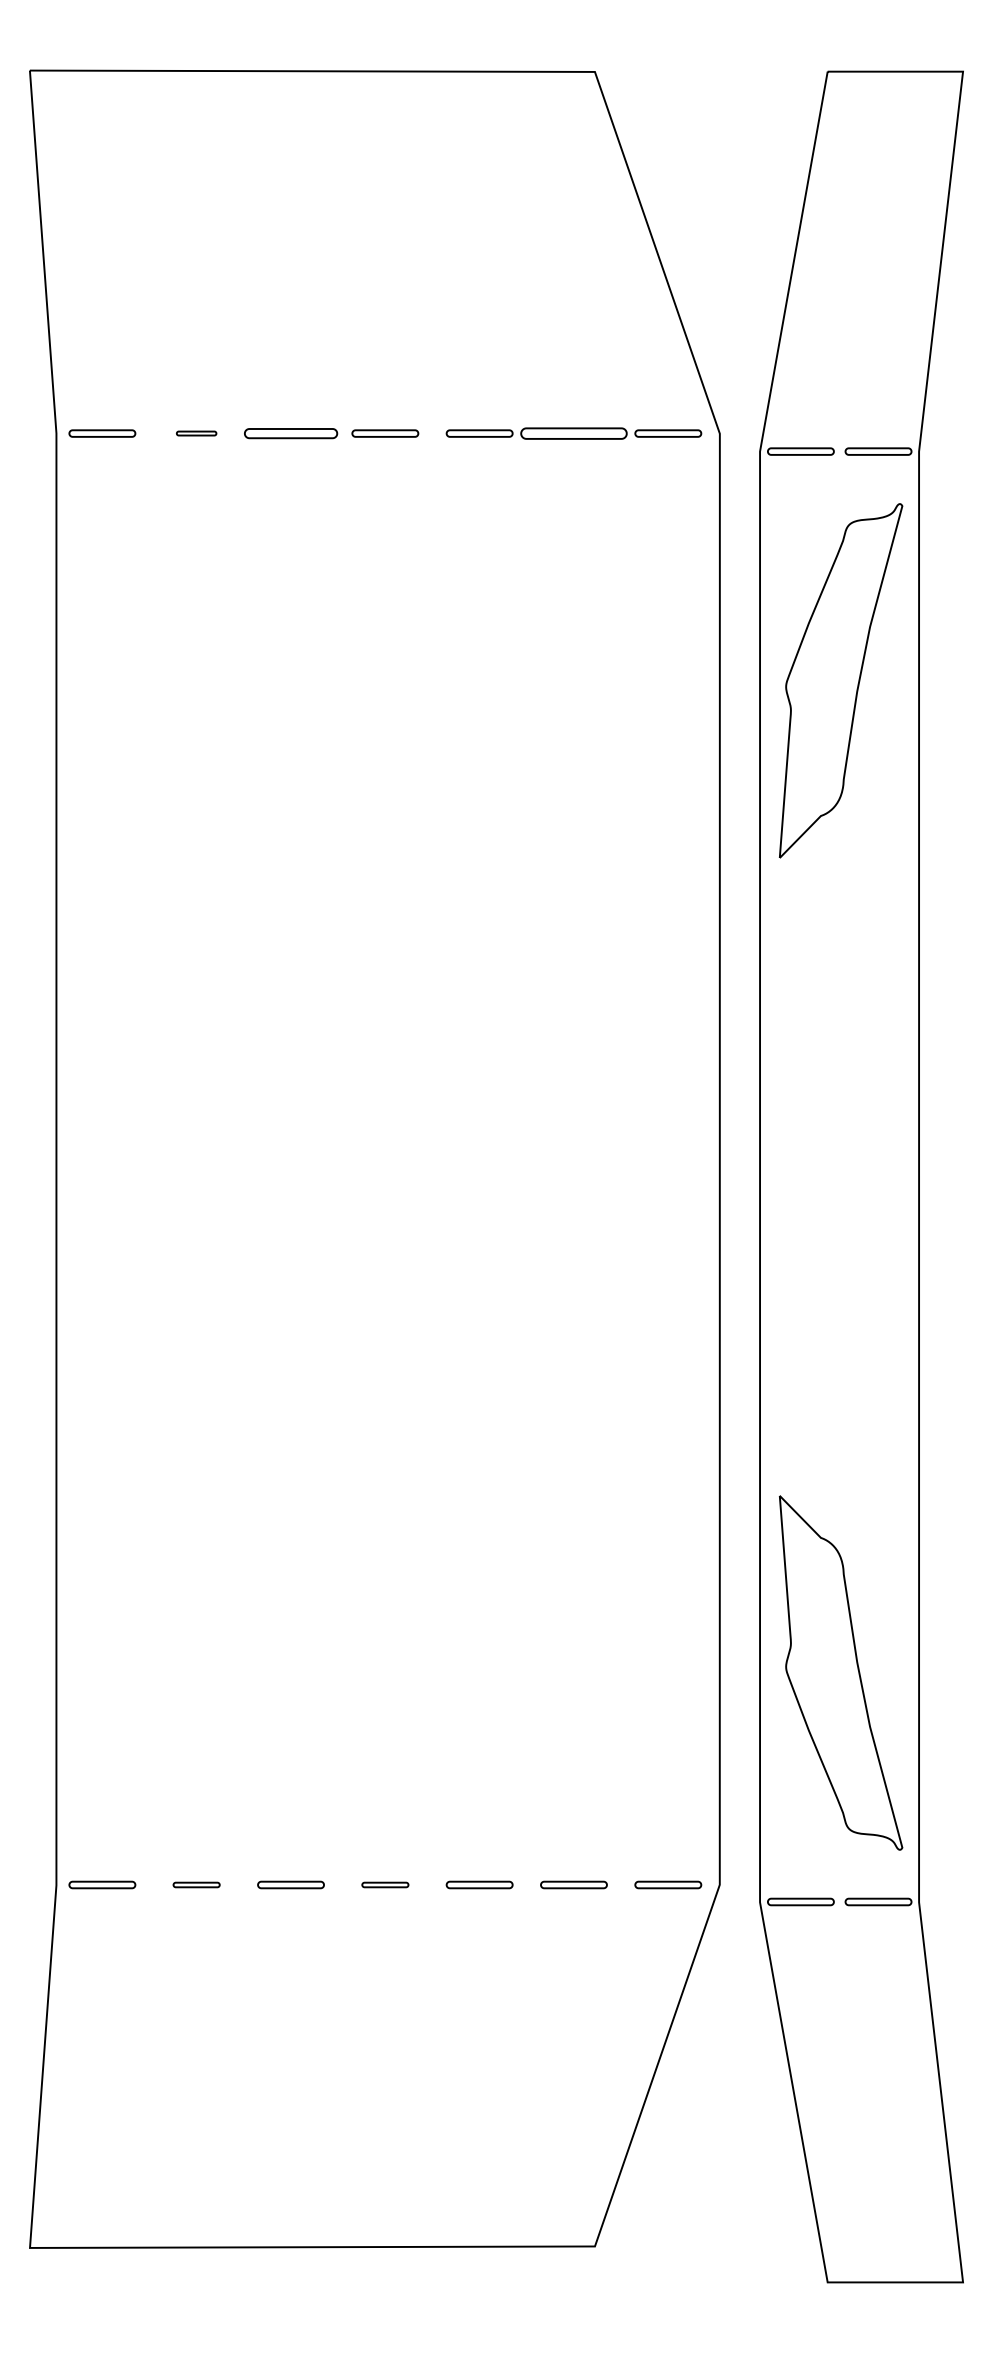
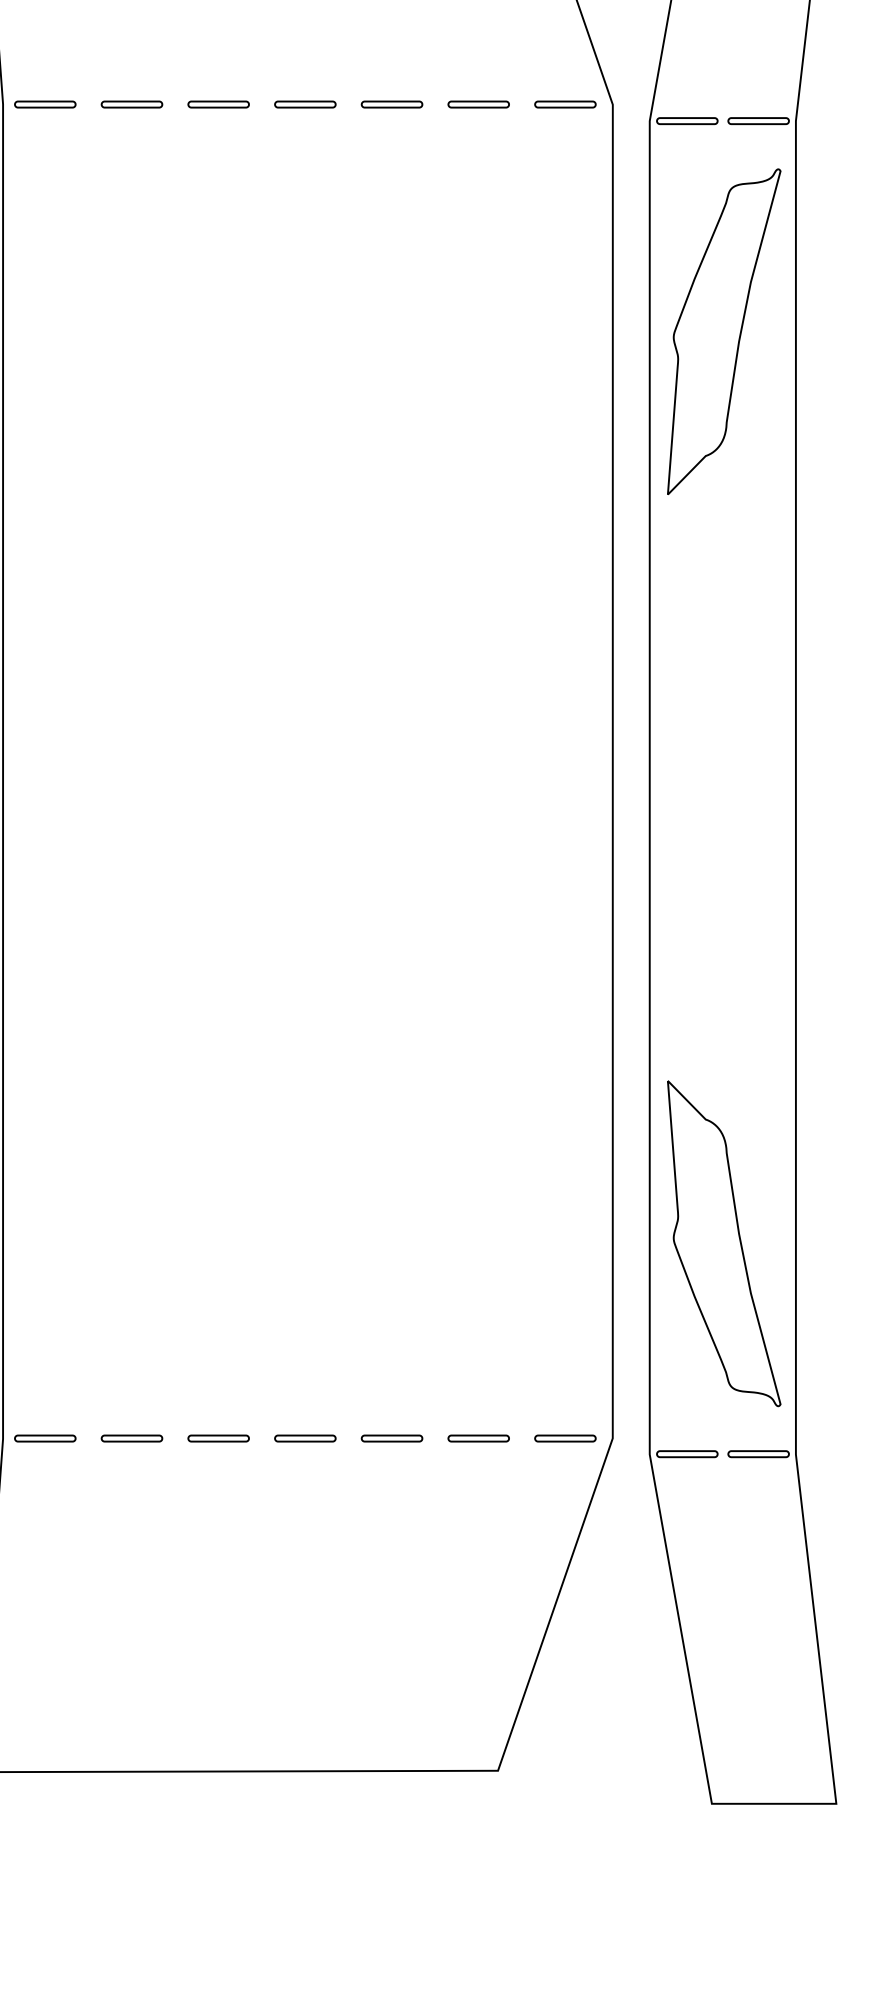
part: (196, 433) -> (131, 104), size x1.67
part: (290, 433) -> (218, 104), size x0.71
part: (573, 433) -> (478, 104), size x0.62
part: (196, 1884) -> (131, 1438), size x1.43
part: (385, 1884) -> (305, 1438), size x1.43

